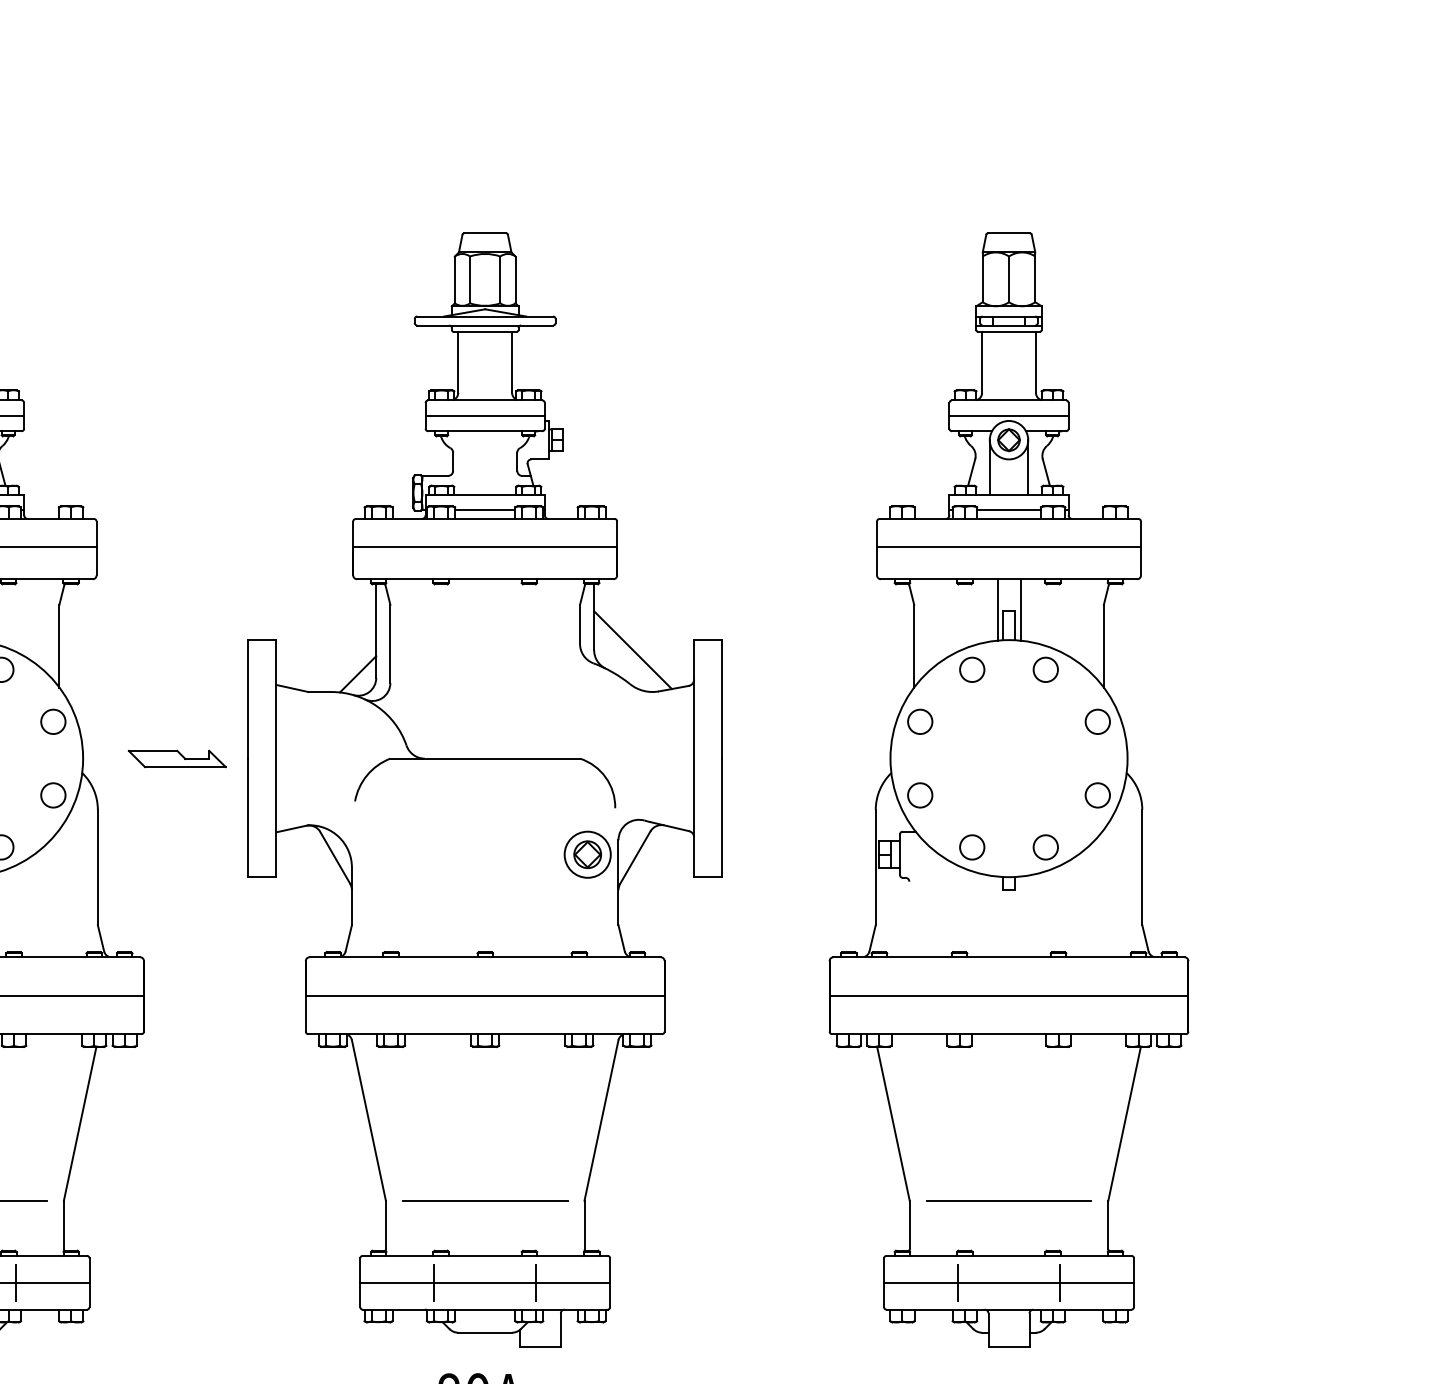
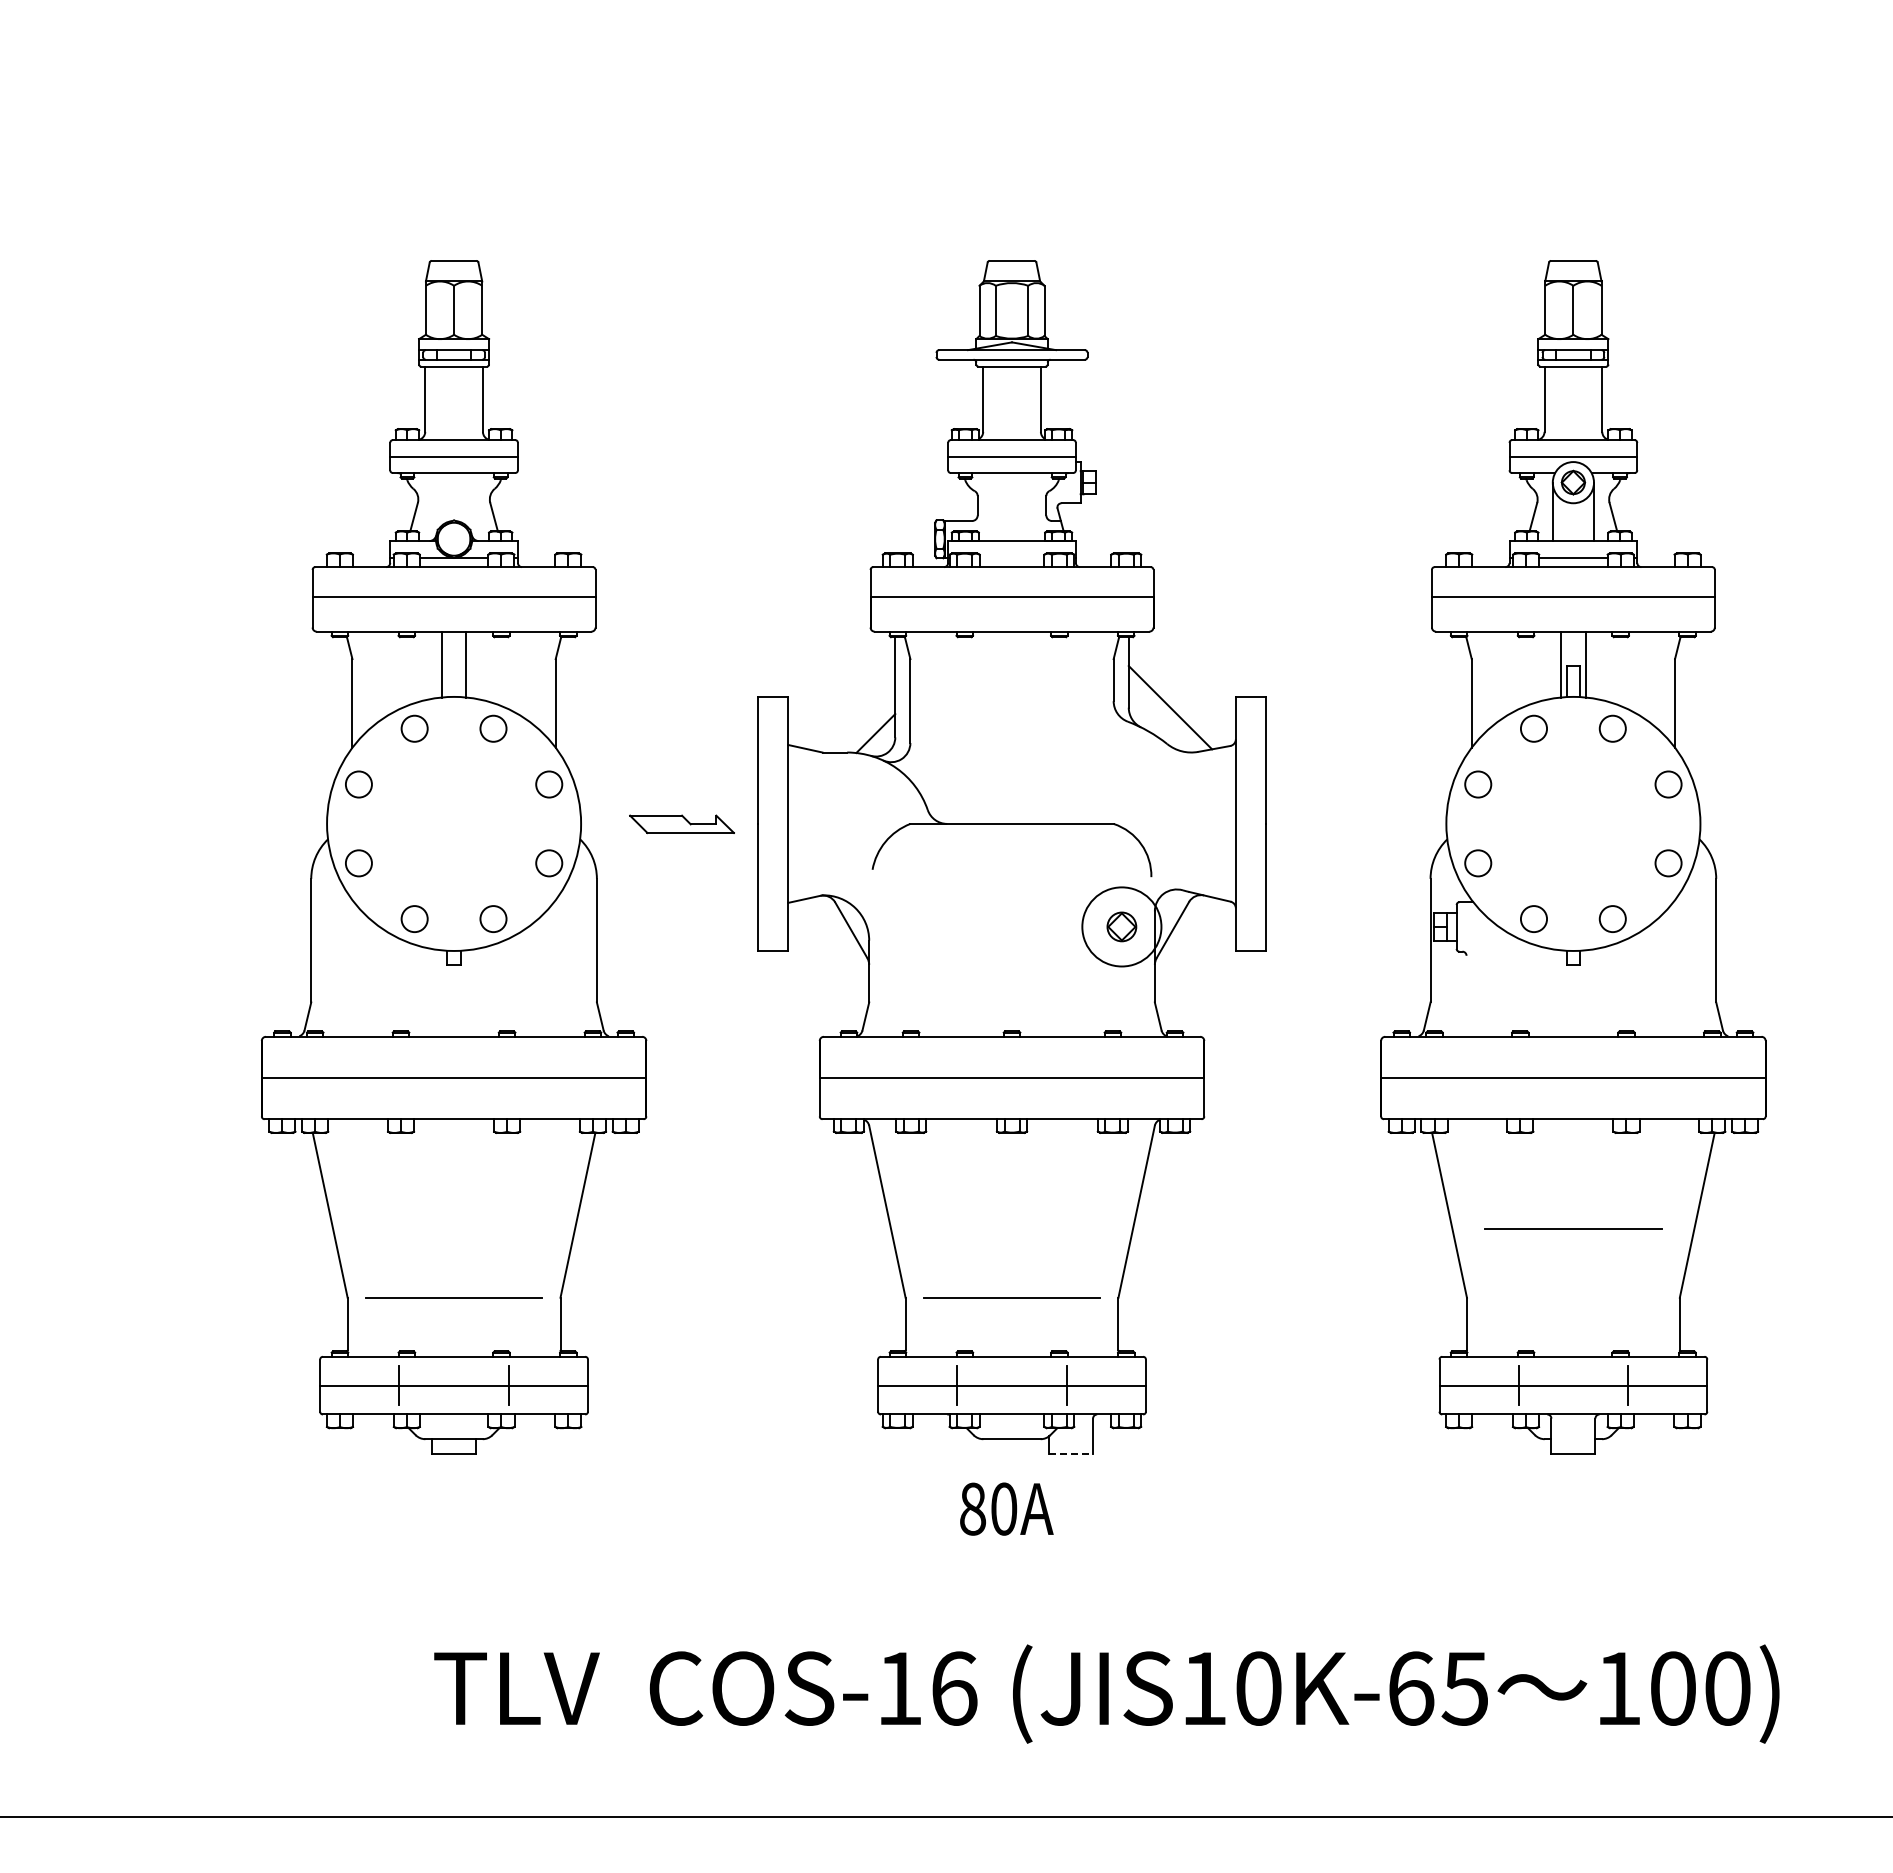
line: (484, 510) -> (1011, 557), removed
circle: (587, 854) -> (1121, 926), size x1.6
line: (1009, 1200) -> (1573, 1228), moved
line: (540, 1347) -> (1071, 1454), solid -> dashed

